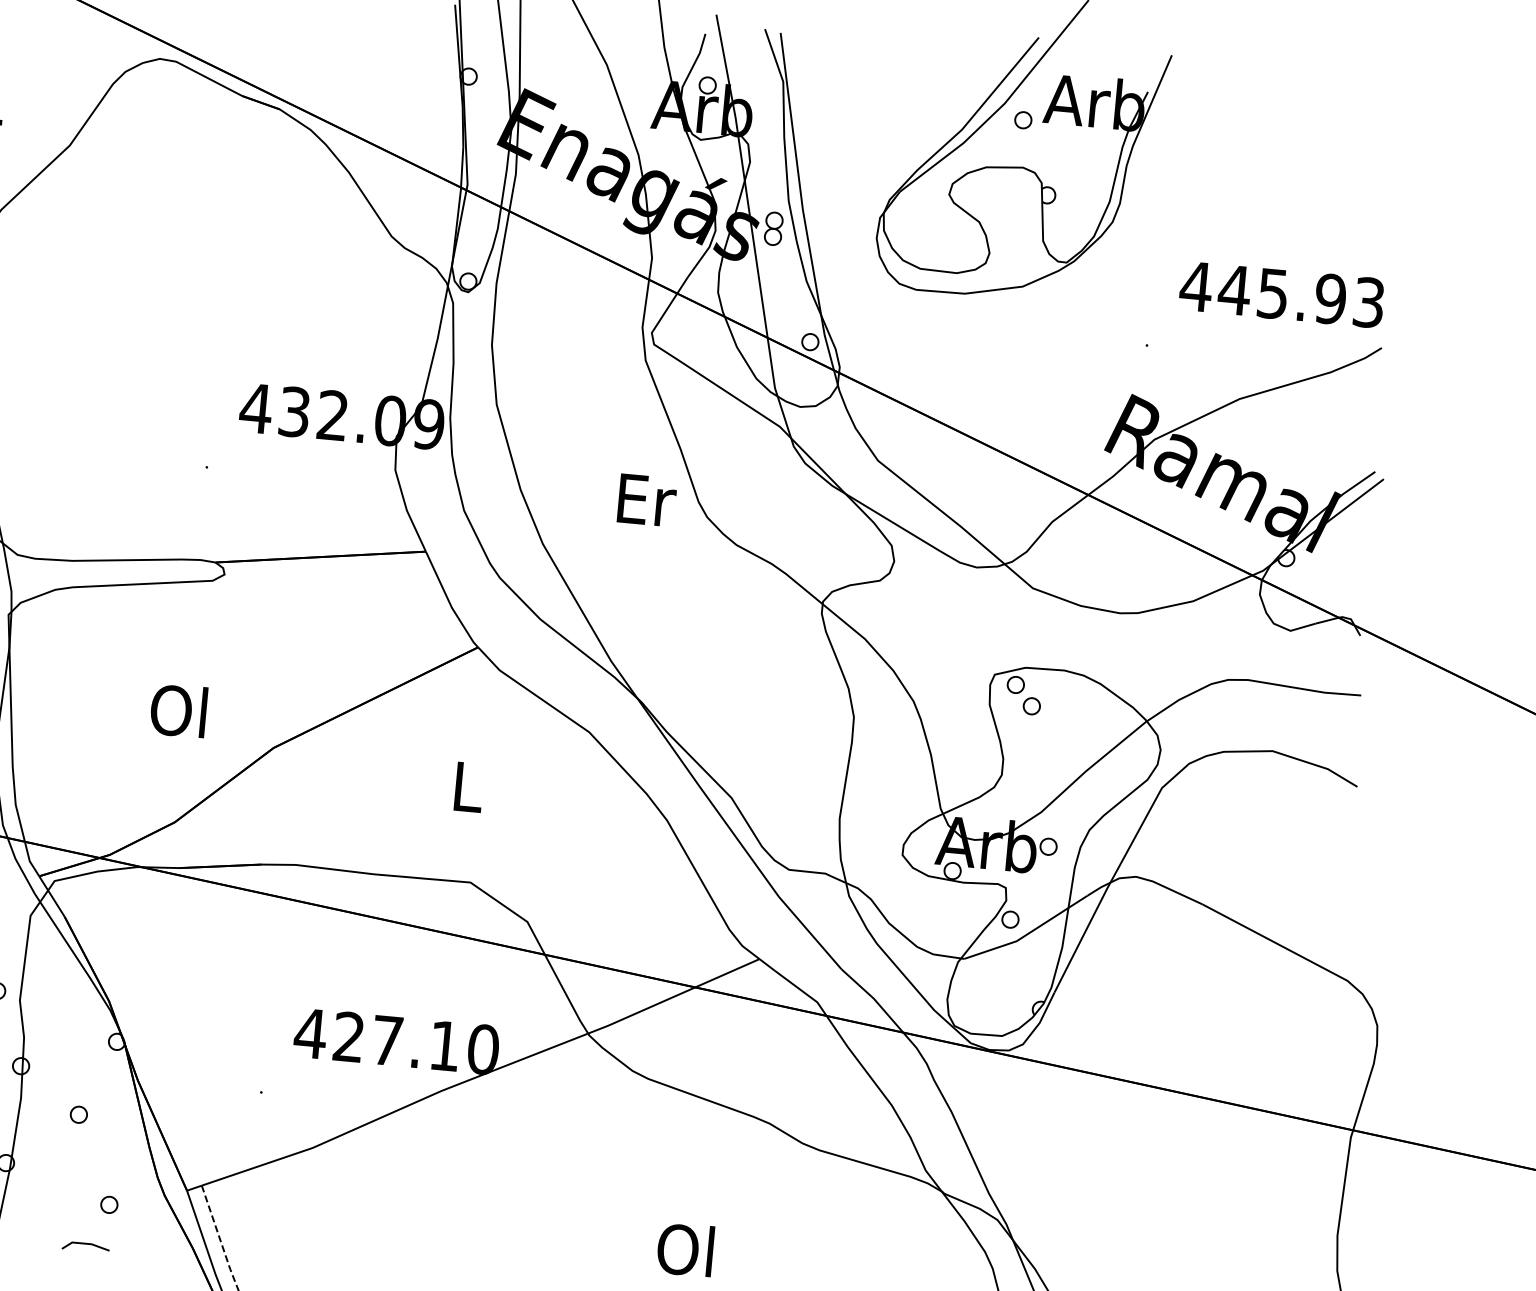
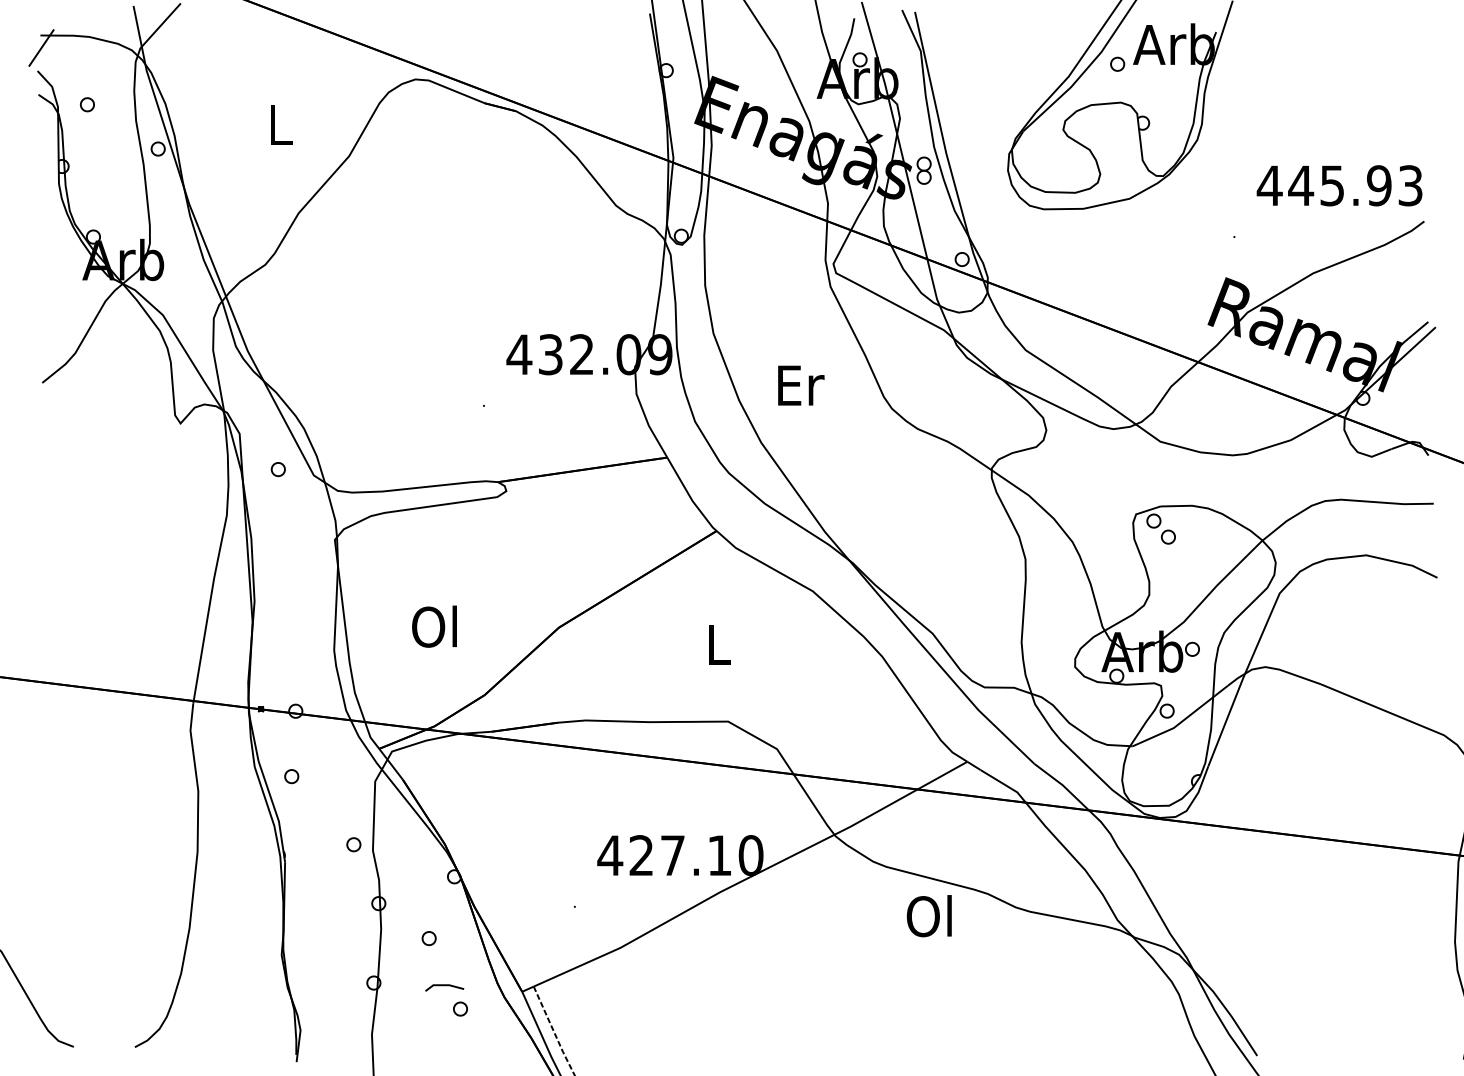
text: (647, 500) -> (801, 385), moved
text: (178, 710) -> (434, 626), moved
line: (85, 1245) -> (444, 986), moved
text: (684, 1250) -> (928, 916), moved

